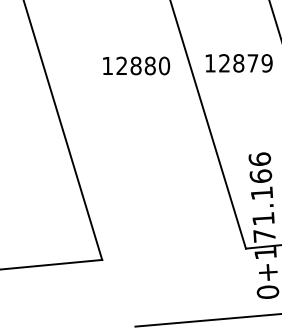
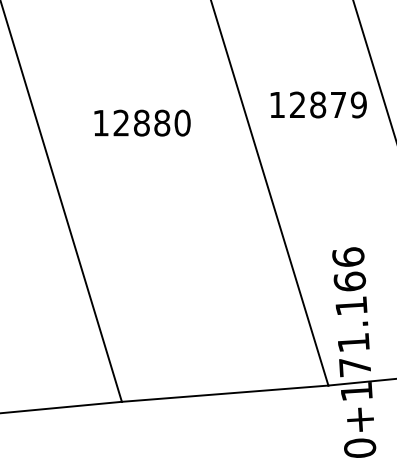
text: (238, 63) -> (317, 105), moved
text: (136, 65) -> (142, 122), moved
line: (173, 253) -> (224, 392), added

